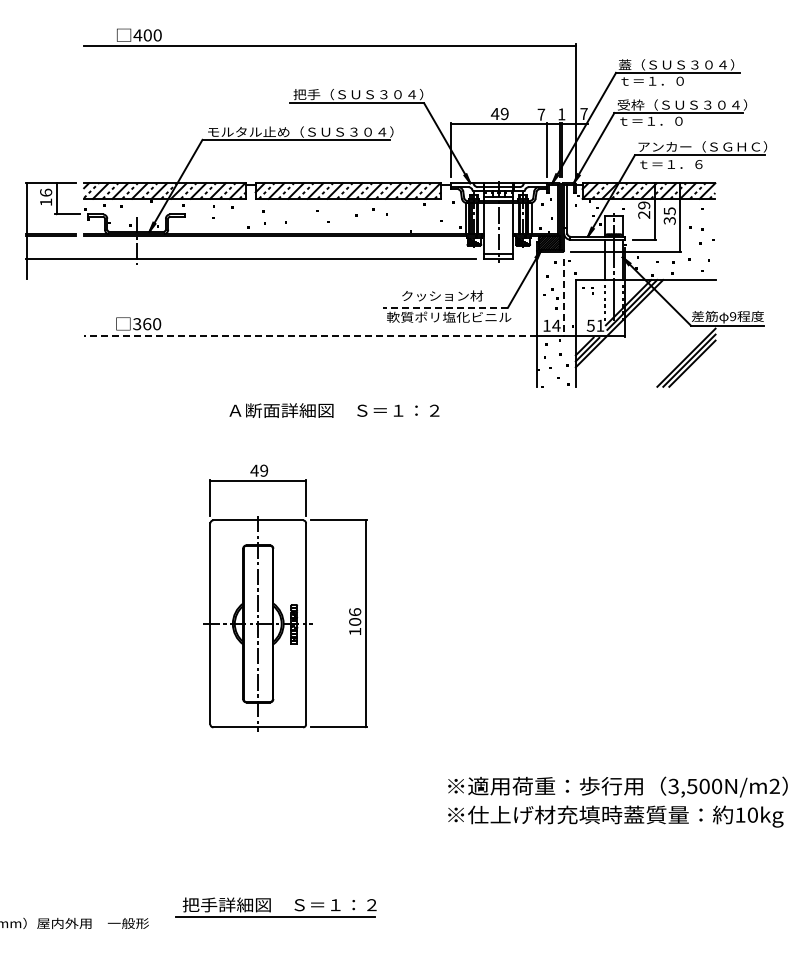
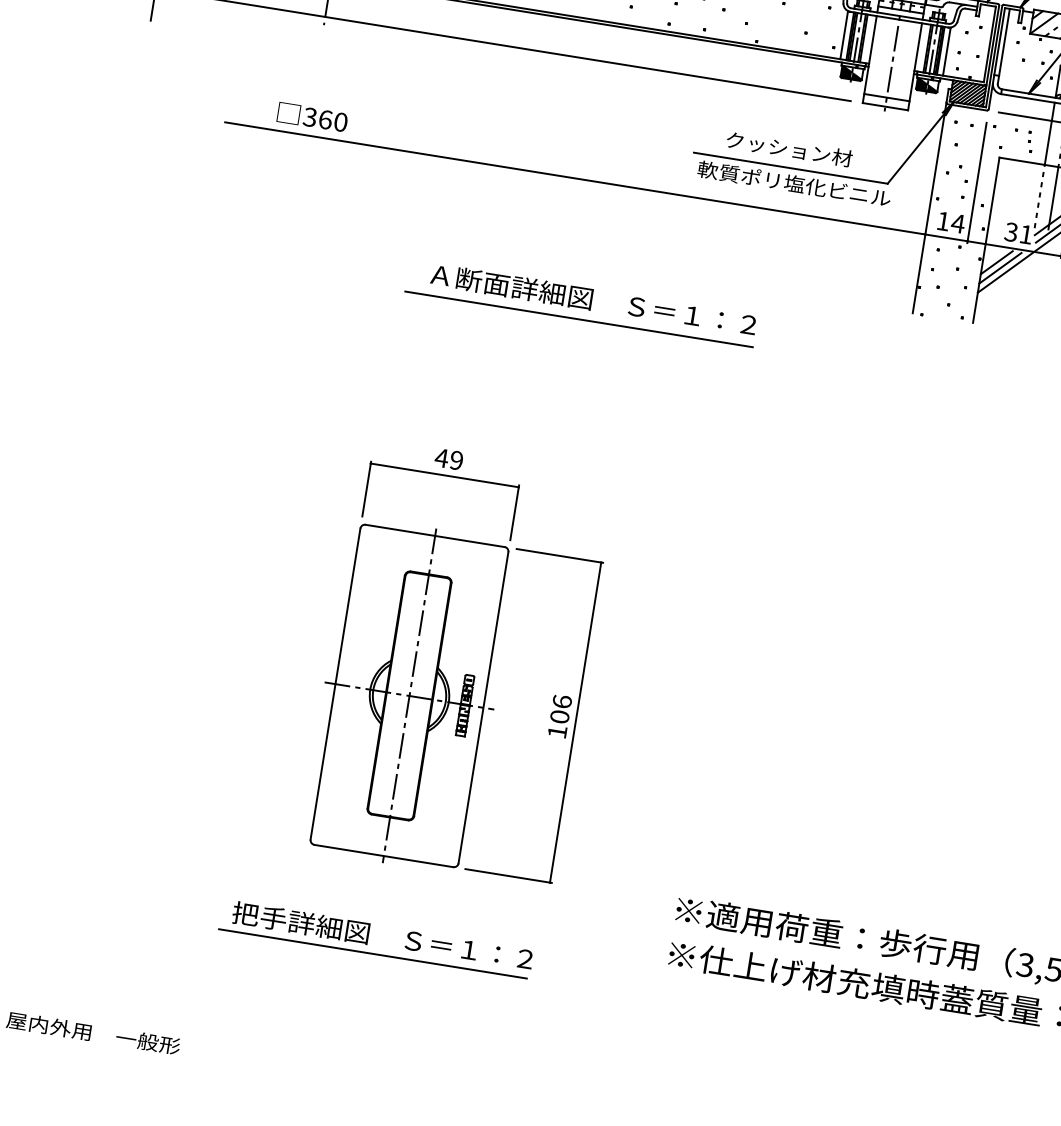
part: (587, 290) -> (1021, 135), moved
line: (564, 298) -> (977, 183), dashed -> solid
line: (445, 307) -> (791, 167), dashed -> solid
text: (590, 324) -> (1011, 230), 51 -> 31
line: (309, 335) -> (573, 177), dashed -> solid
line: (326, 424) -> (578, 319), added
part: (285, 597) -> (458, 661), moved
part: (275, 907) -> (375, 938), moved

